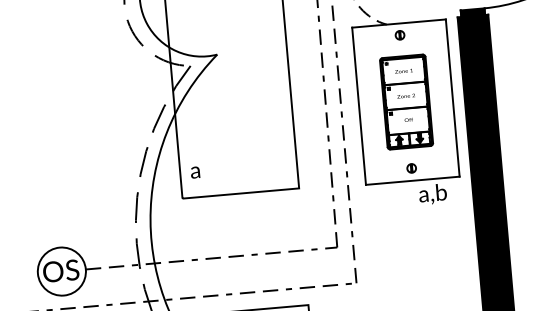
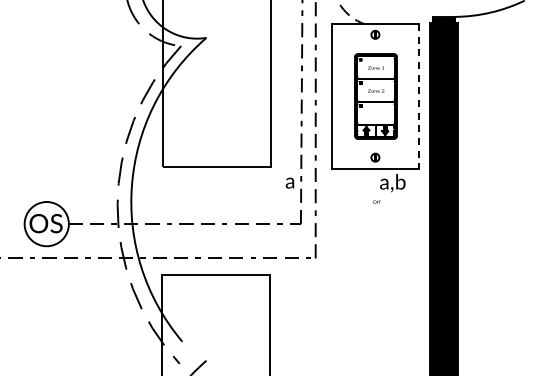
line: (452, 98) -> (418, 96), solid -> dashed
text: (408, 119) -> (376, 201), moved
text: (194, 171) -> (289, 182), moved

